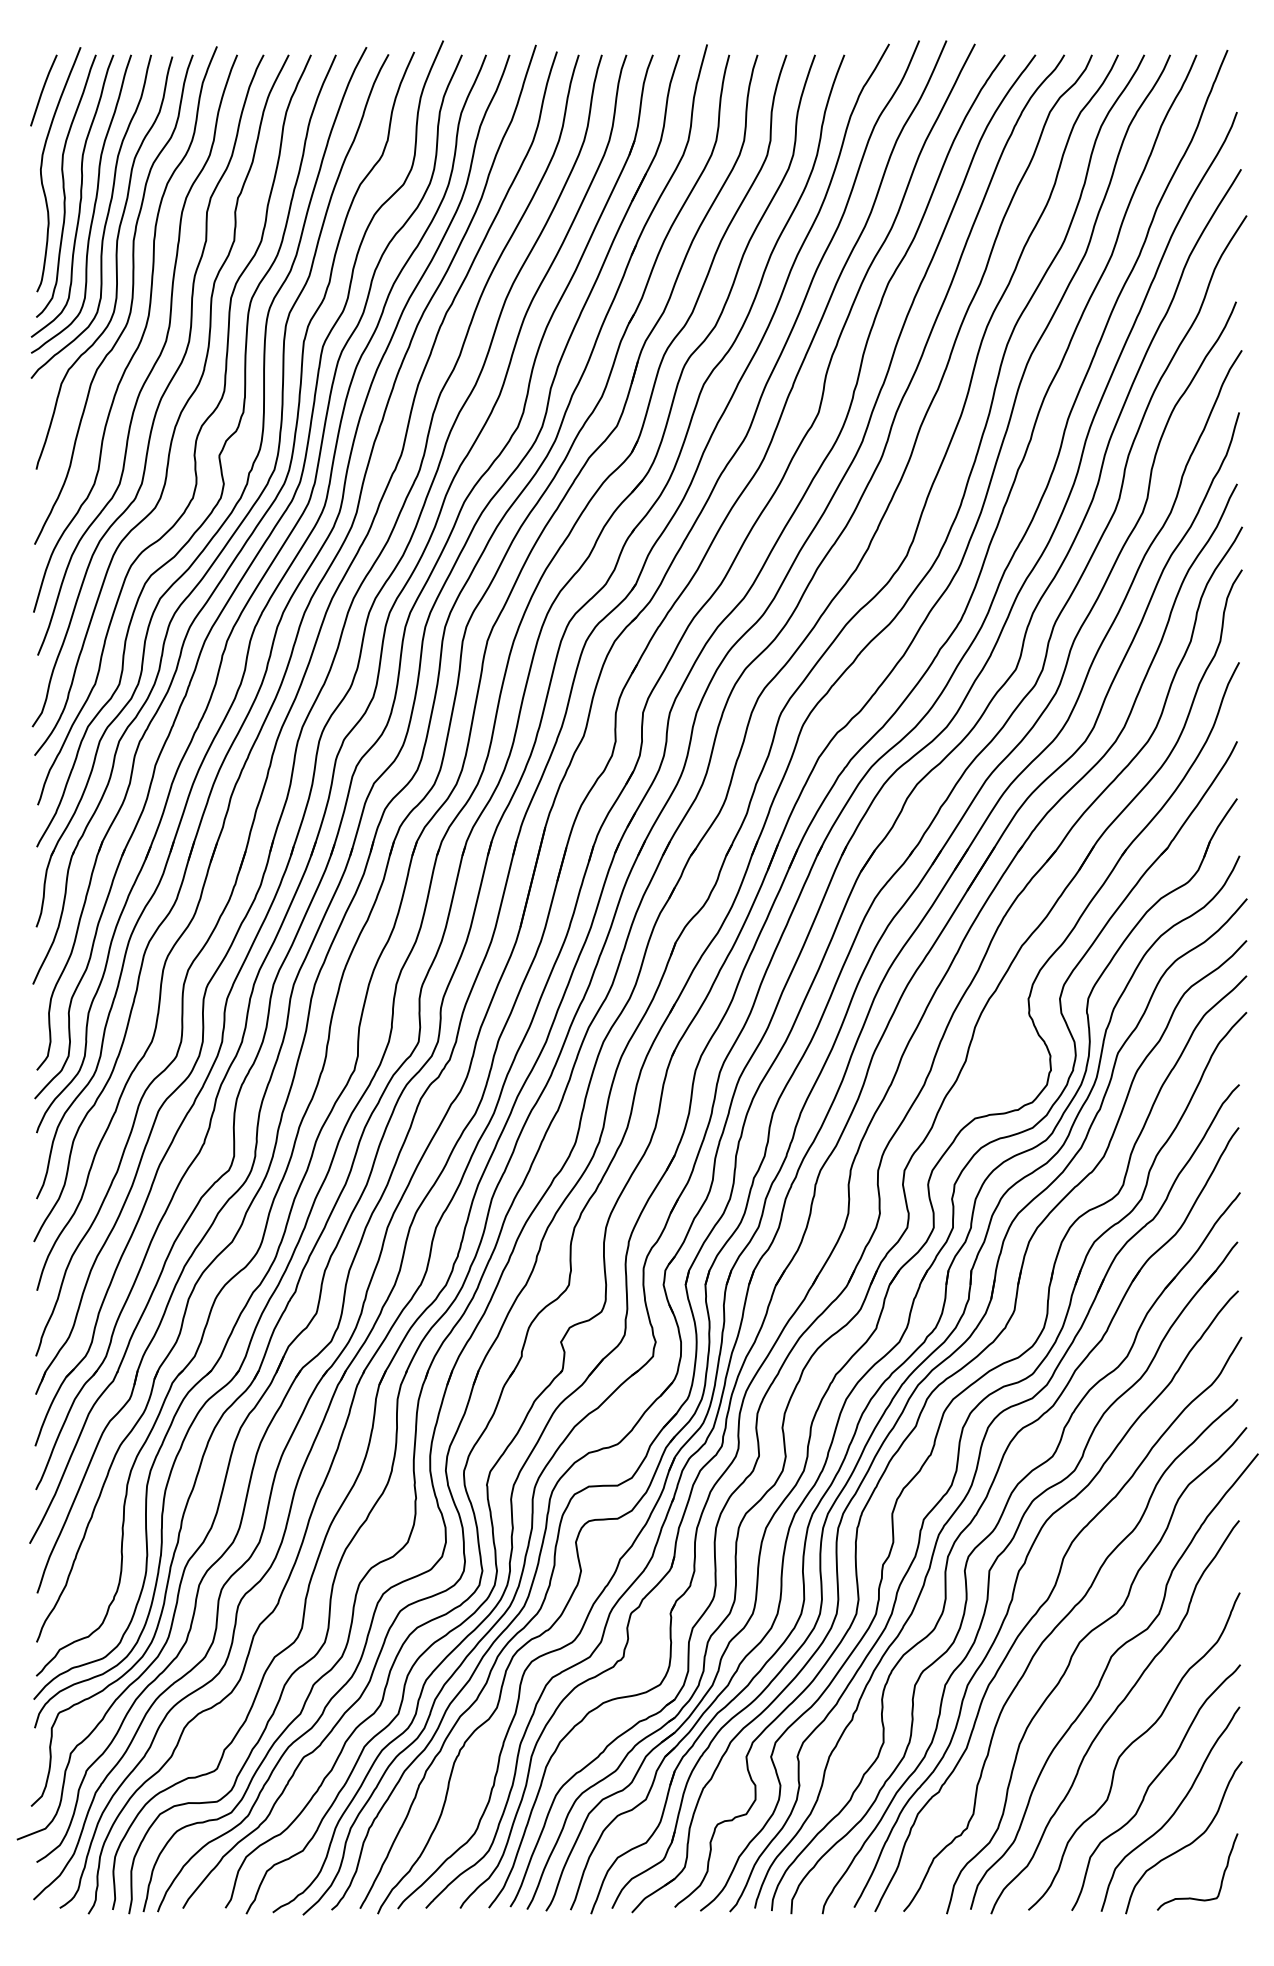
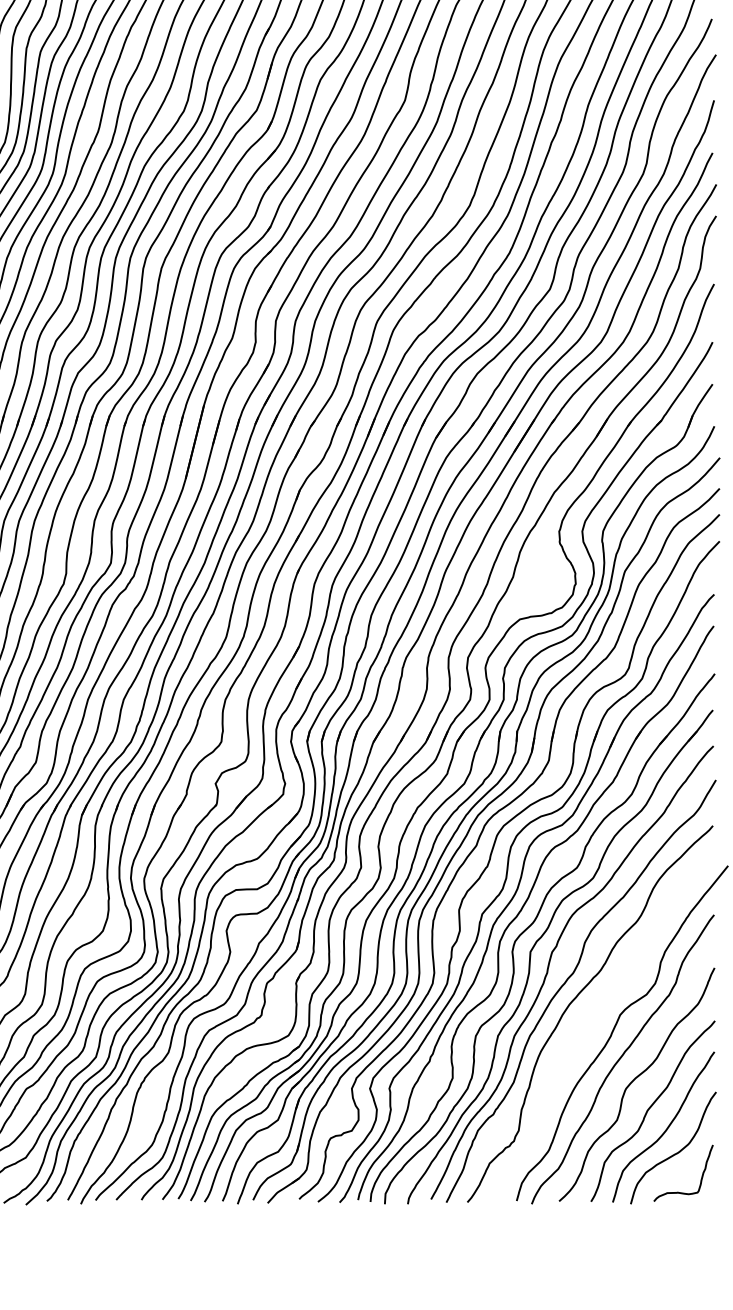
curve: (1071, 1660) -> (590, 1017), removed

